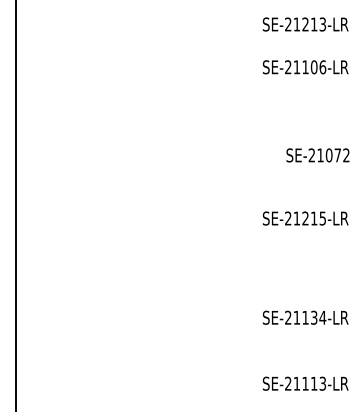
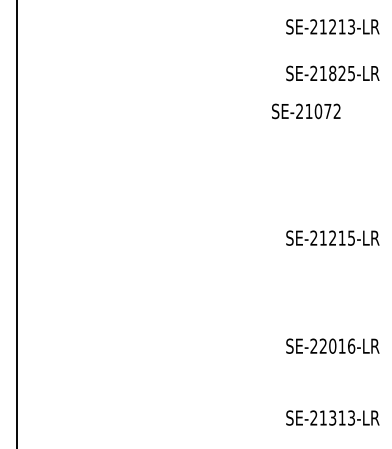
text: (314, 67) -> (342, 73), SE-21106-LR -> SE-21825-LR
text: (318, 155) -> (306, 111), moved
text: (309, 317) -> (337, 345), SE-21134-LR -> SE-22016-LR
text: (305, 383) -> (332, 417), SE-21113-LR -> SE-21313-LR

